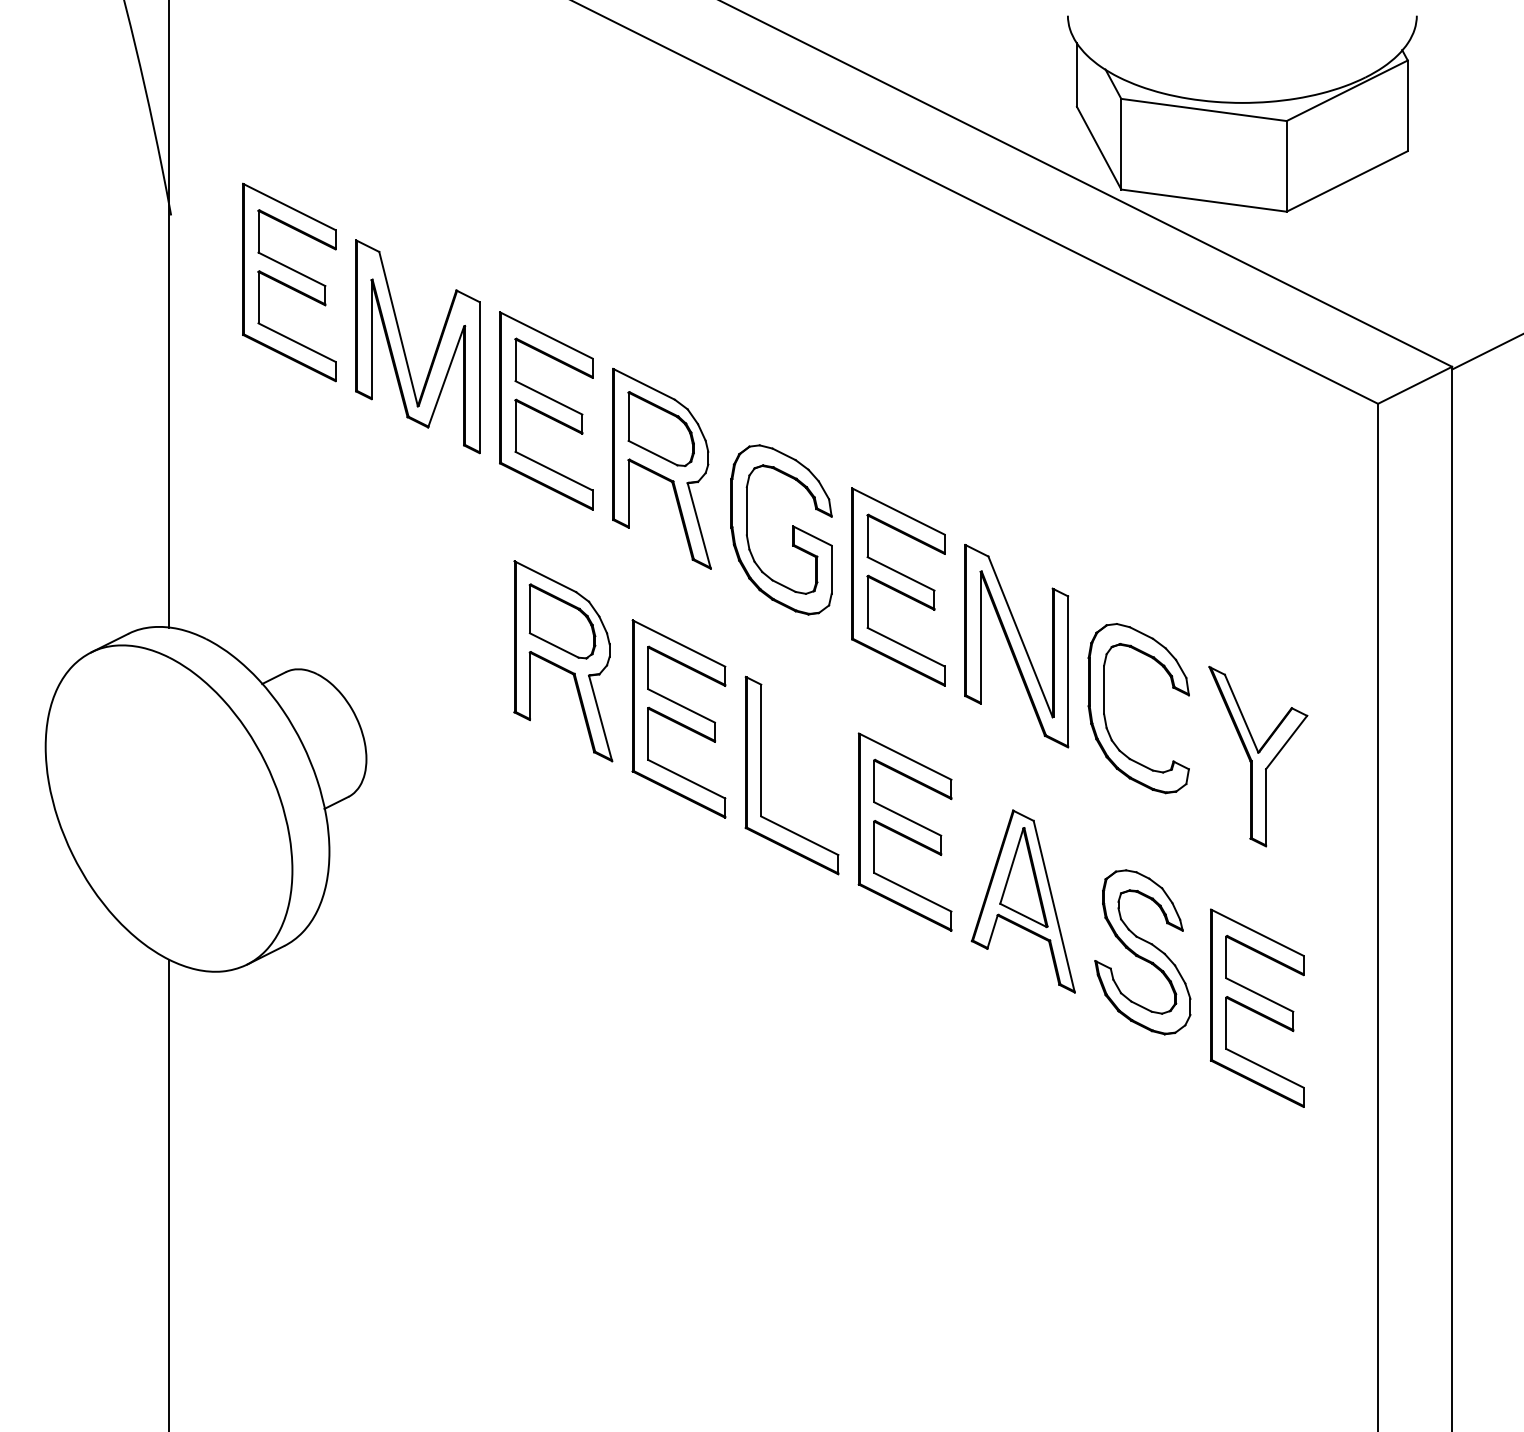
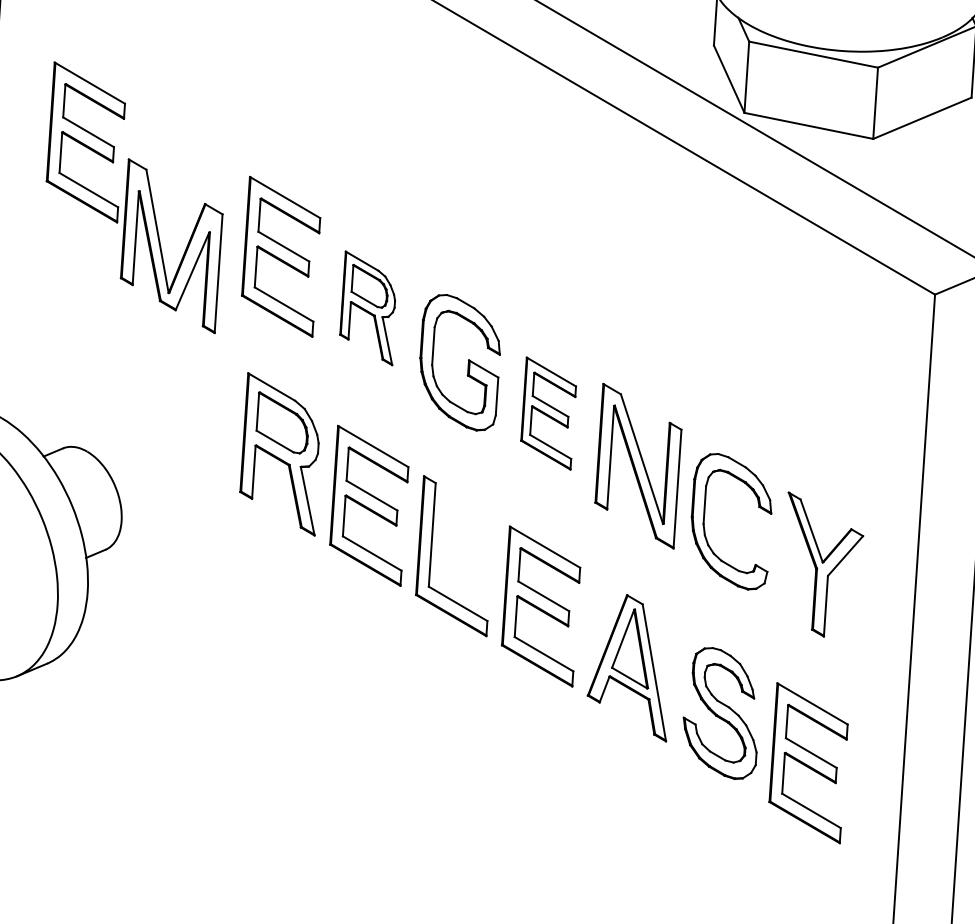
part: (405, 351) -> (161, 249), moved
part: (661, 468) -> (368, 308), size x0.7
part: (898, 586) -> (548, 413), size x0.7

